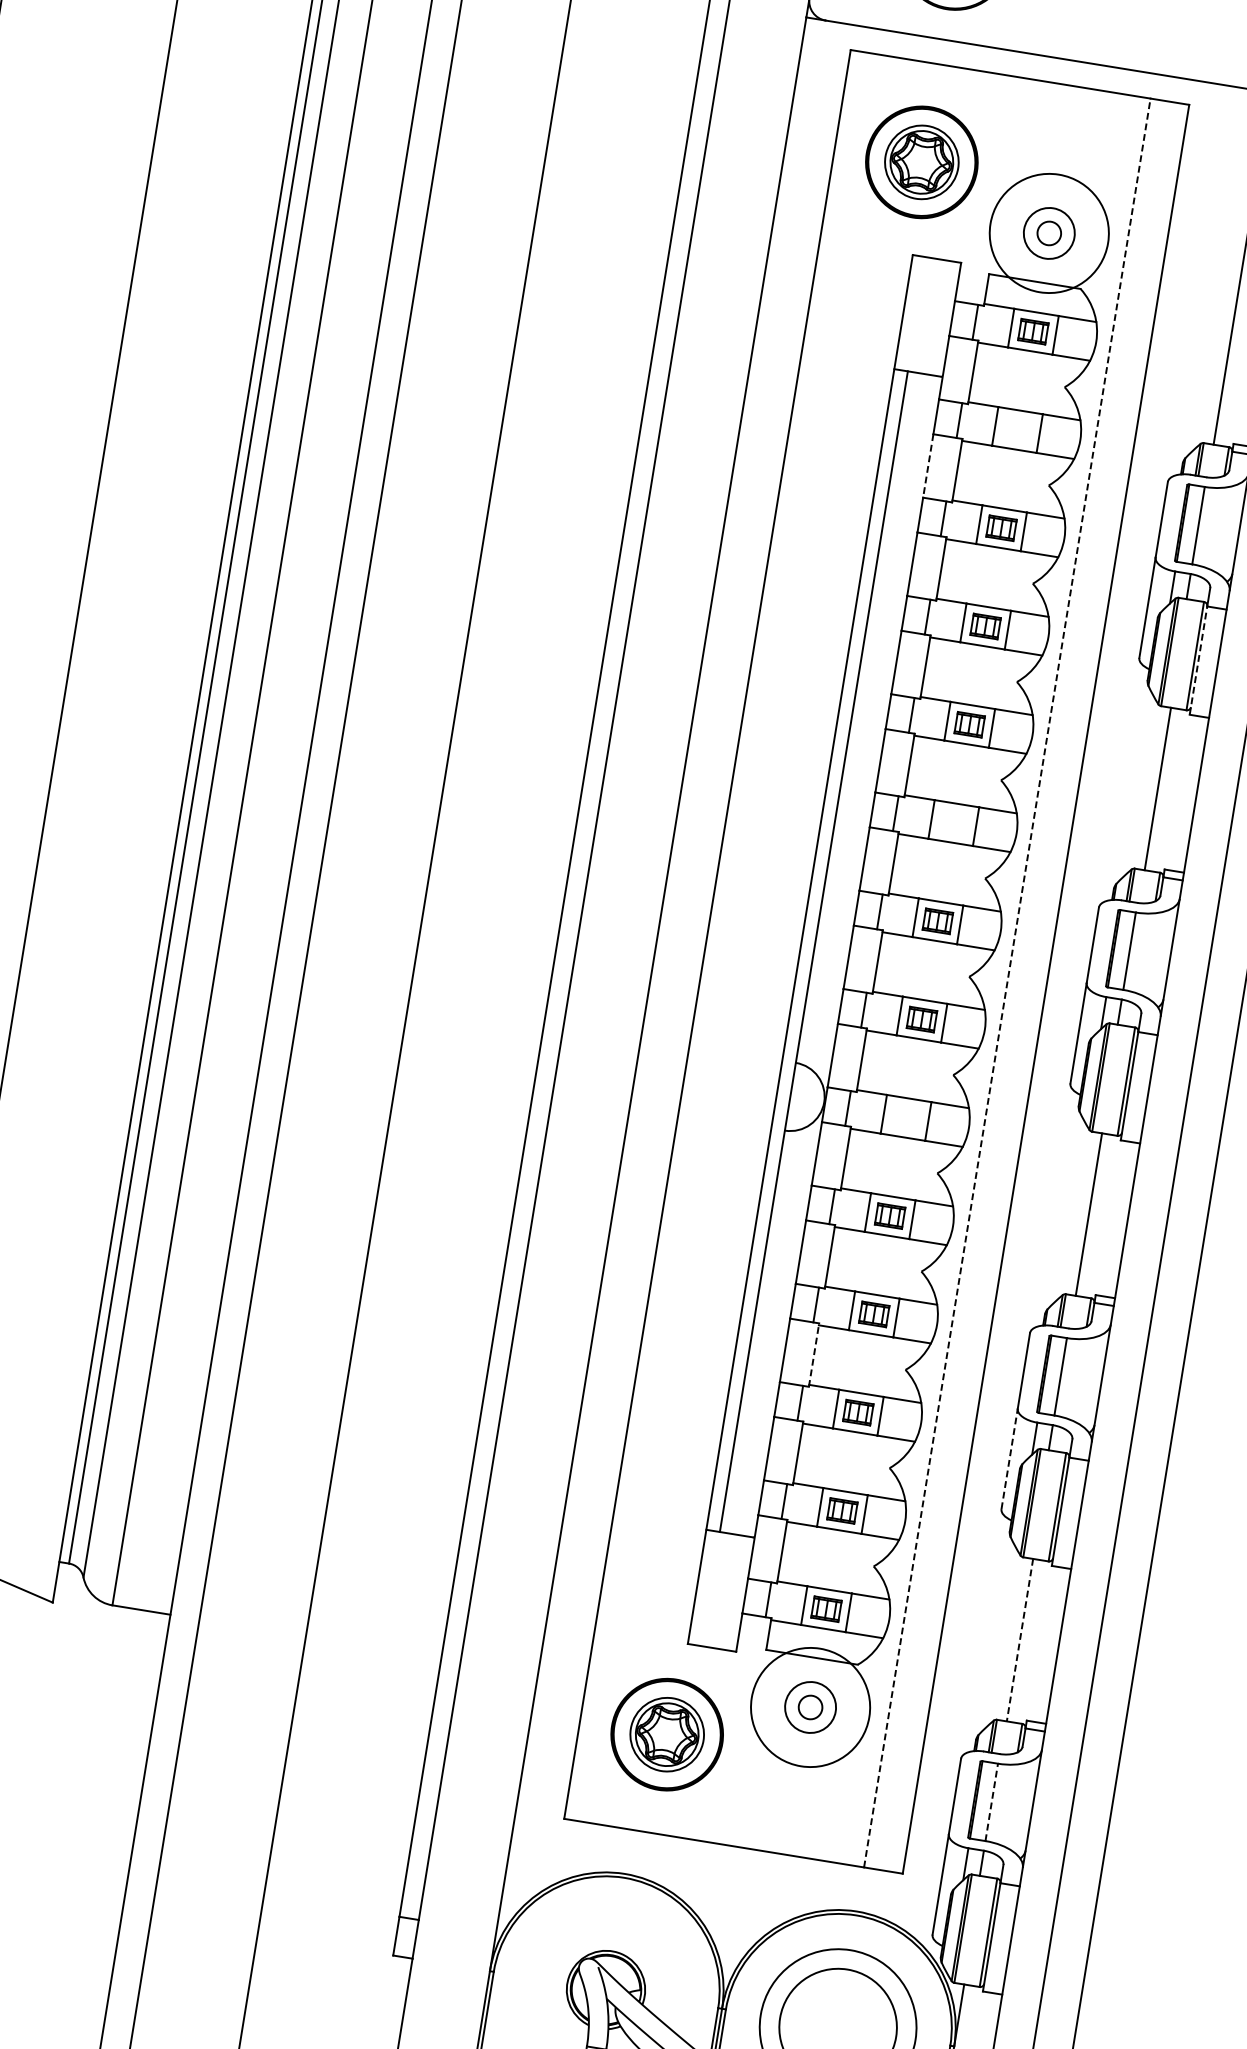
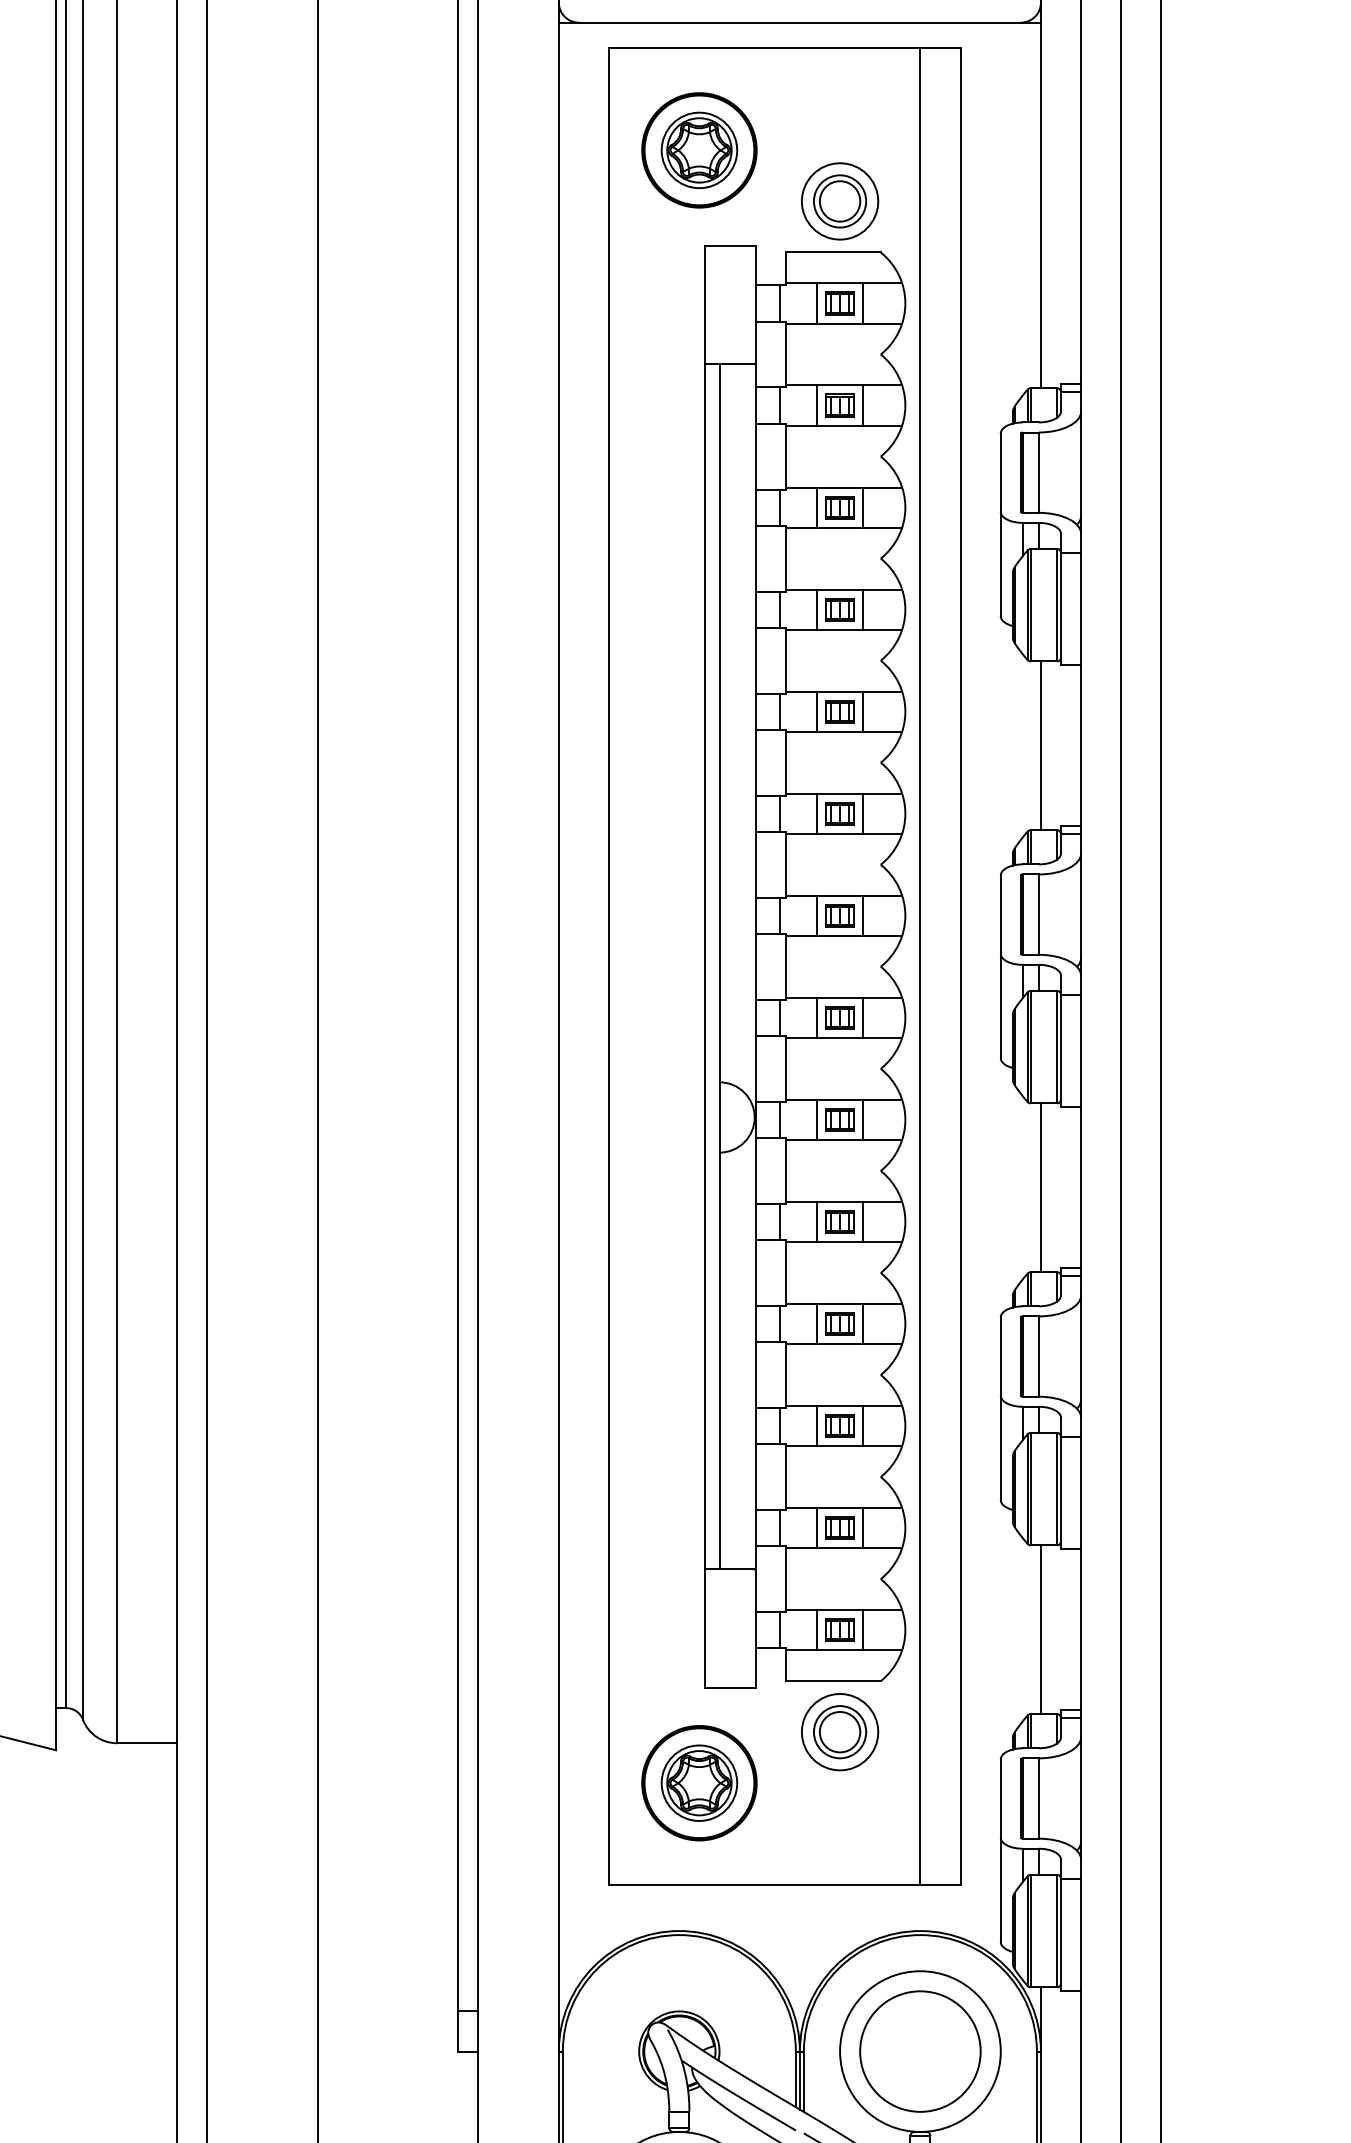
circle: (1048, 233) -> (839, 201), size x0.62
circle: (1048, 233) -> (839, 201), size x1.67
part: (1016, 429) -> (839, 405), added
line: (928, 465) -> (755, 456), dashed -> solid
line: (1199, 659) -> (1061, 608), dashed -> solid
part: (953, 822) -> (839, 813), added
line: (1007, 982) -> (920, 966), dashed -> solid
part: (905, 1117) -> (839, 1119), added
line: (813, 1355) -> (785, 1375), dashed -> solid
line: (1009, 1458) -> (1000, 1447), dashed -> solid
line: (1019, 1640) -> (1040, 1630), dashed -> solid
circle: (810, 1706) -> (839, 1731), size x1.67
circle: (809, 1707) -> (839, 1732), size x0.62
line: (991, 1802) -> (1038, 1798), dashed -> solid

